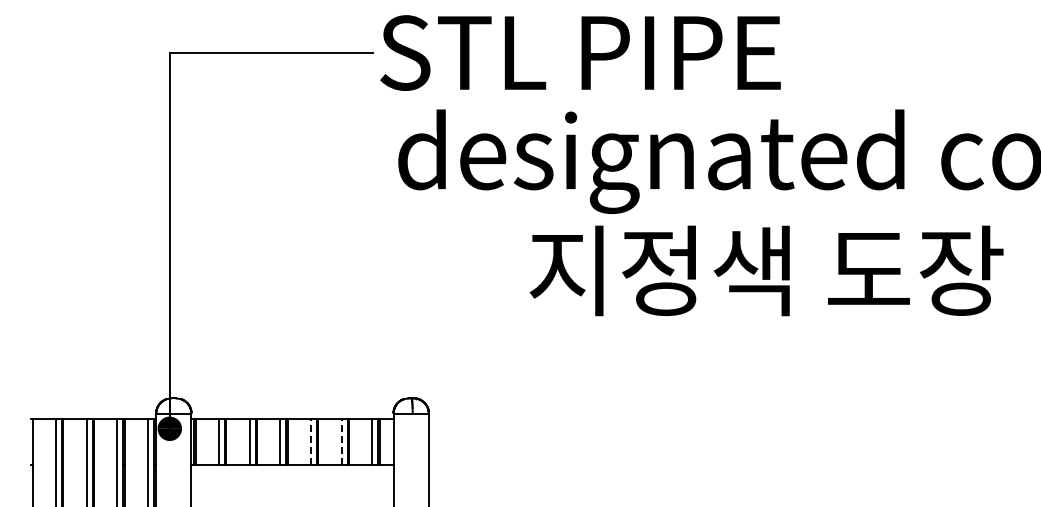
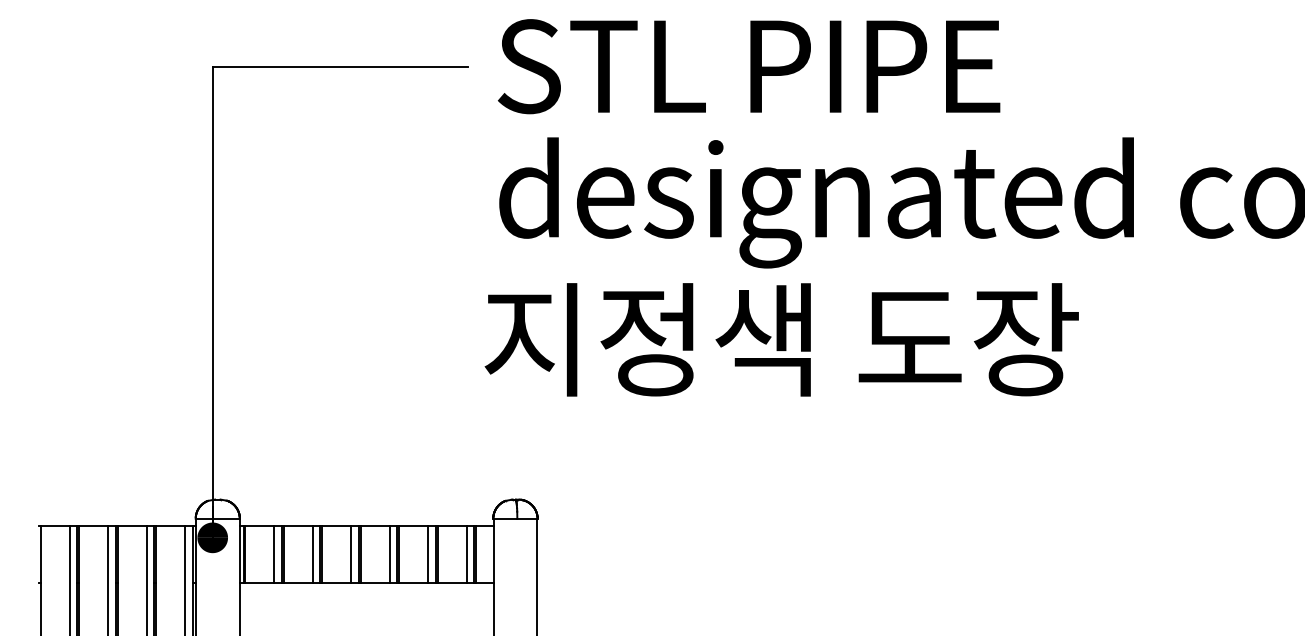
text: (580, 52) -> (749, 65), moved
text: (766, 270) -> (781, 339), moved
line: (311, 442) -> (390, 555), dashed -> solid
line: (341, 442) -> (428, 555), dashed -> solid

